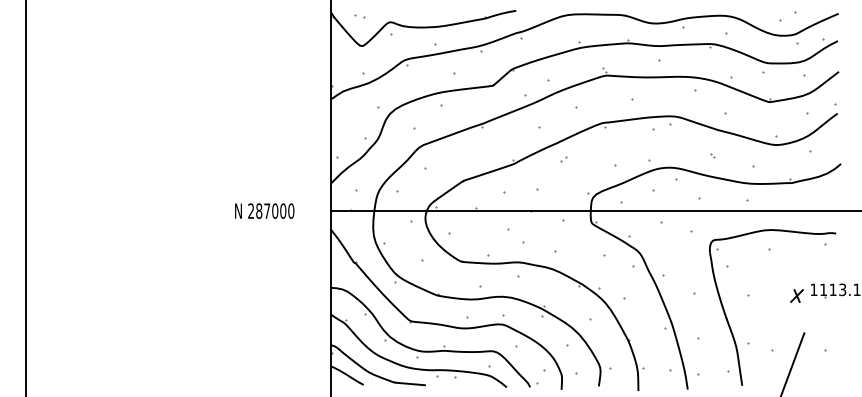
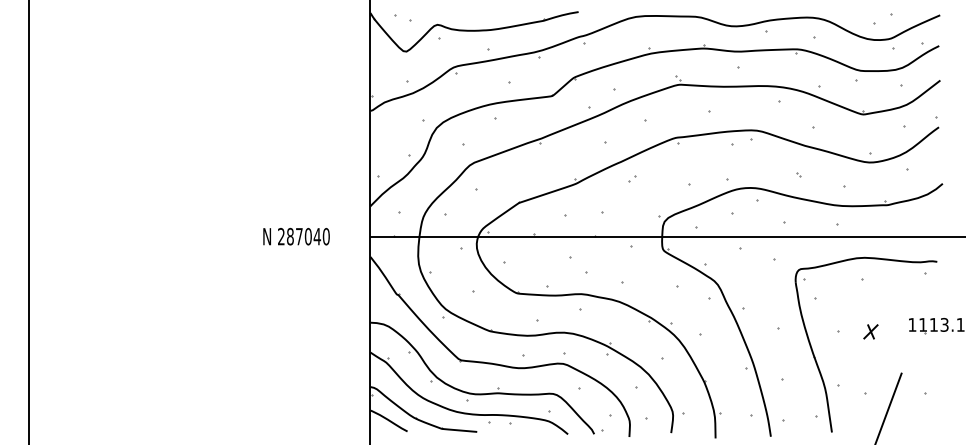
part: (359, 16) -> (402, 18), size x1.6
text: (283, 210) -> (317, 235), 287000 -> 287040
part: (796, 295) -> (870, 331), moved

